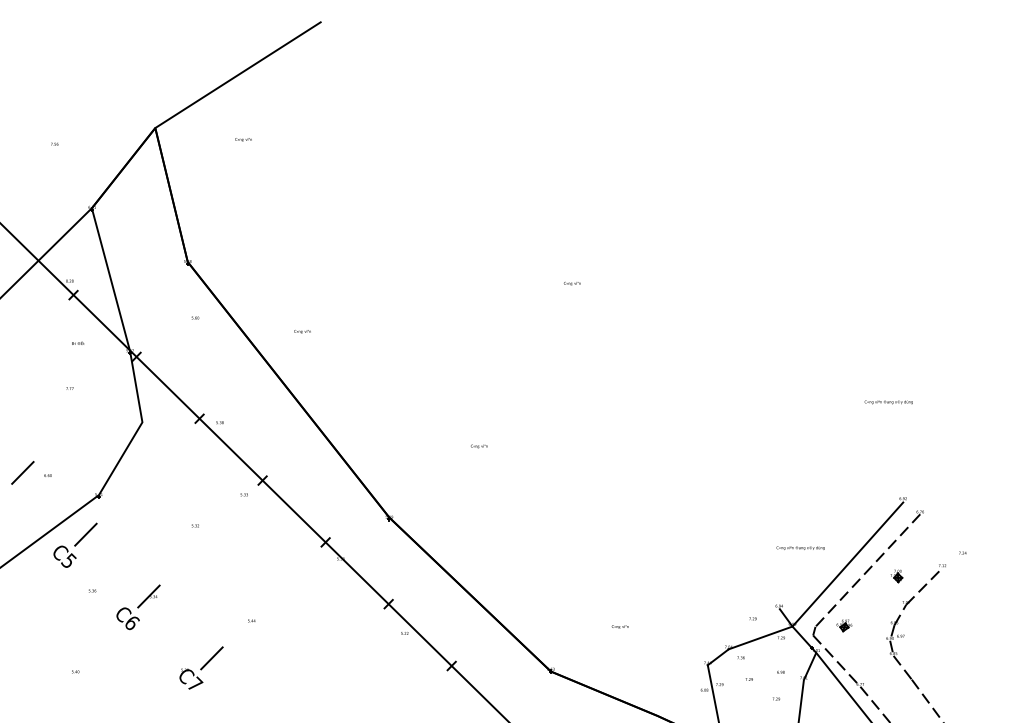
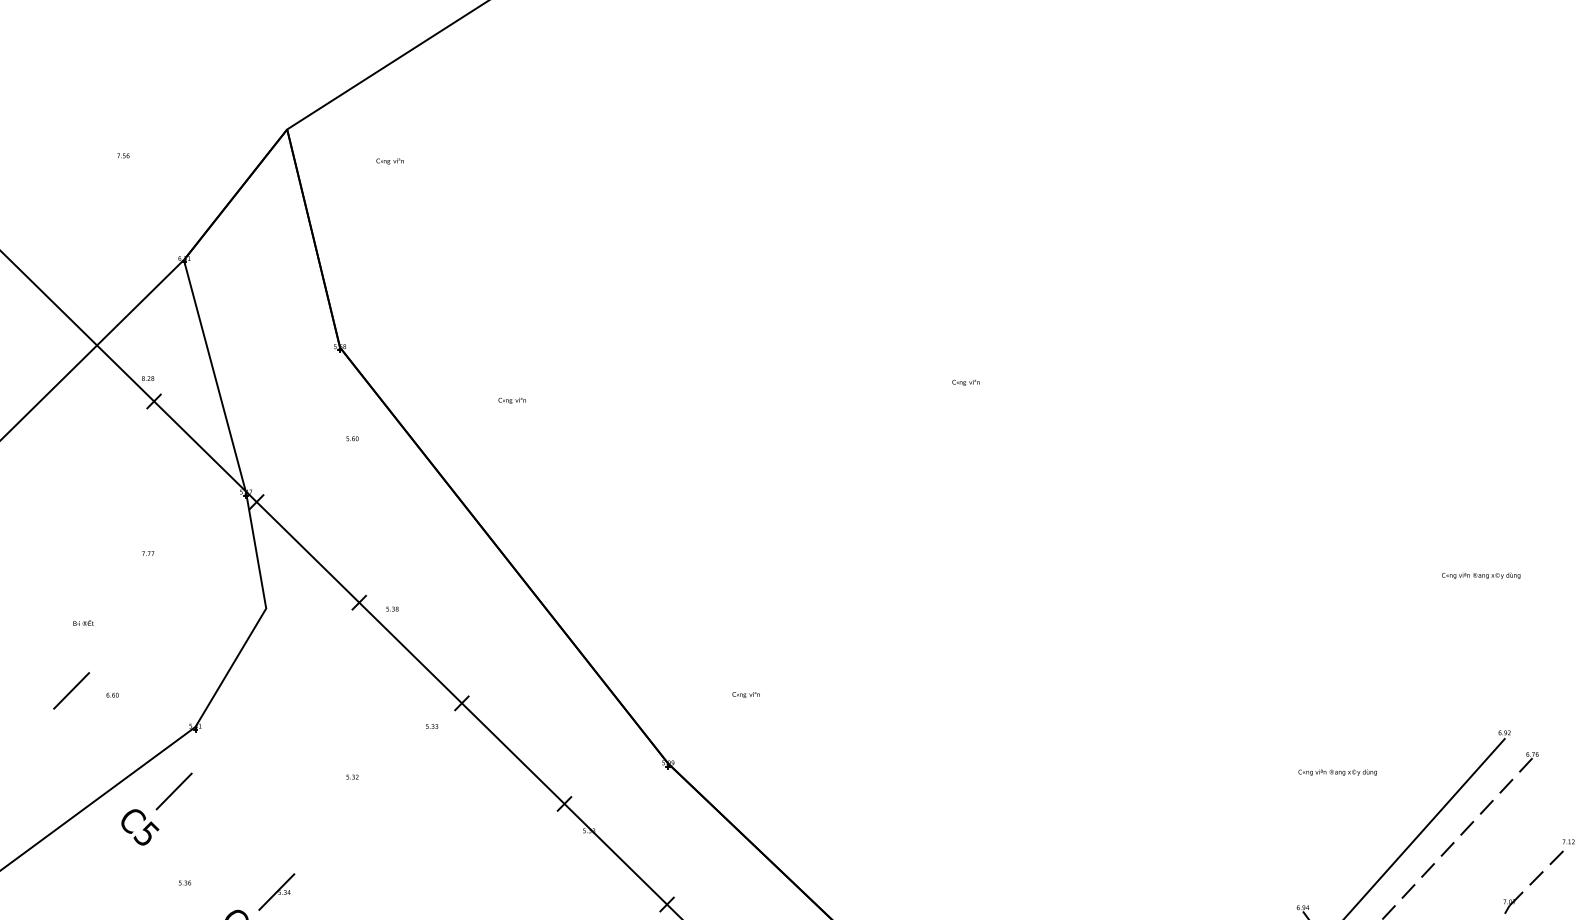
text: (243, 139) -> (390, 161), moved
text: (302, 331) -> (512, 400), moved
text: (78, 342) -> (84, 621), moved
text: (478, 446) -> (744, 695), moved
text: (800, 547) -> (1337, 771), moved
part: (896, 576) -> (1493, 859), removed

